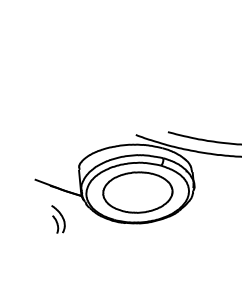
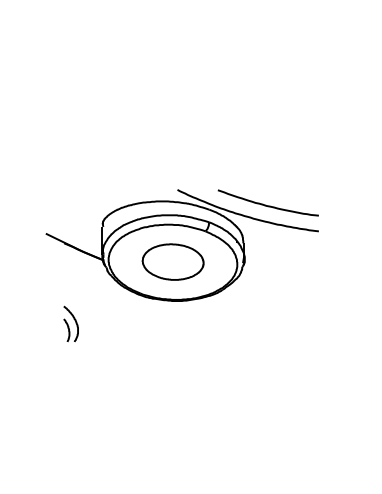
part: (137, 192) -> (172, 261), size x0.7
part: (58, 218) -> (70, 323), moved

